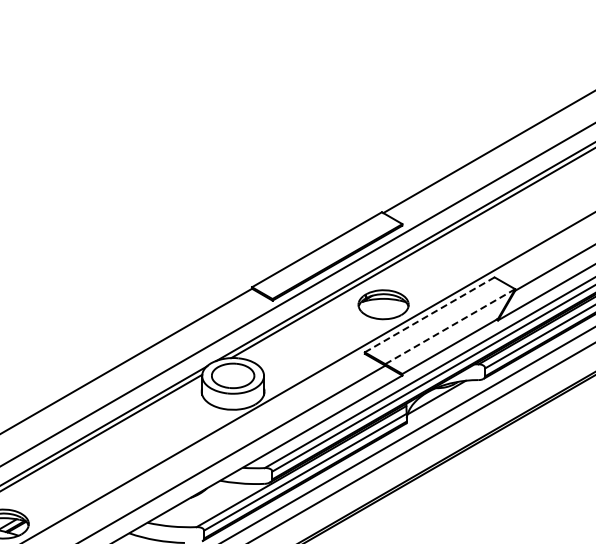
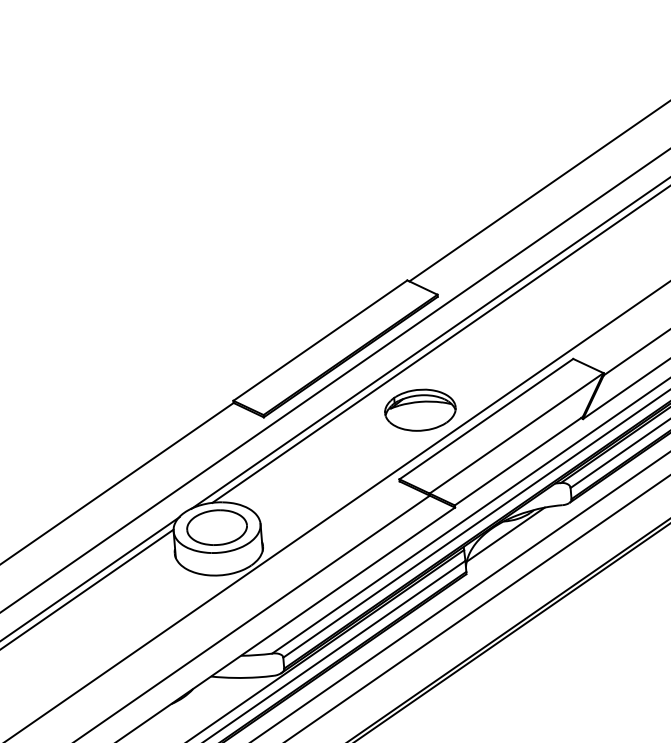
line: (429, 314) -> (486, 418), dashed -> solid
line: (450, 326) -> (516, 433), dashed -> solid

